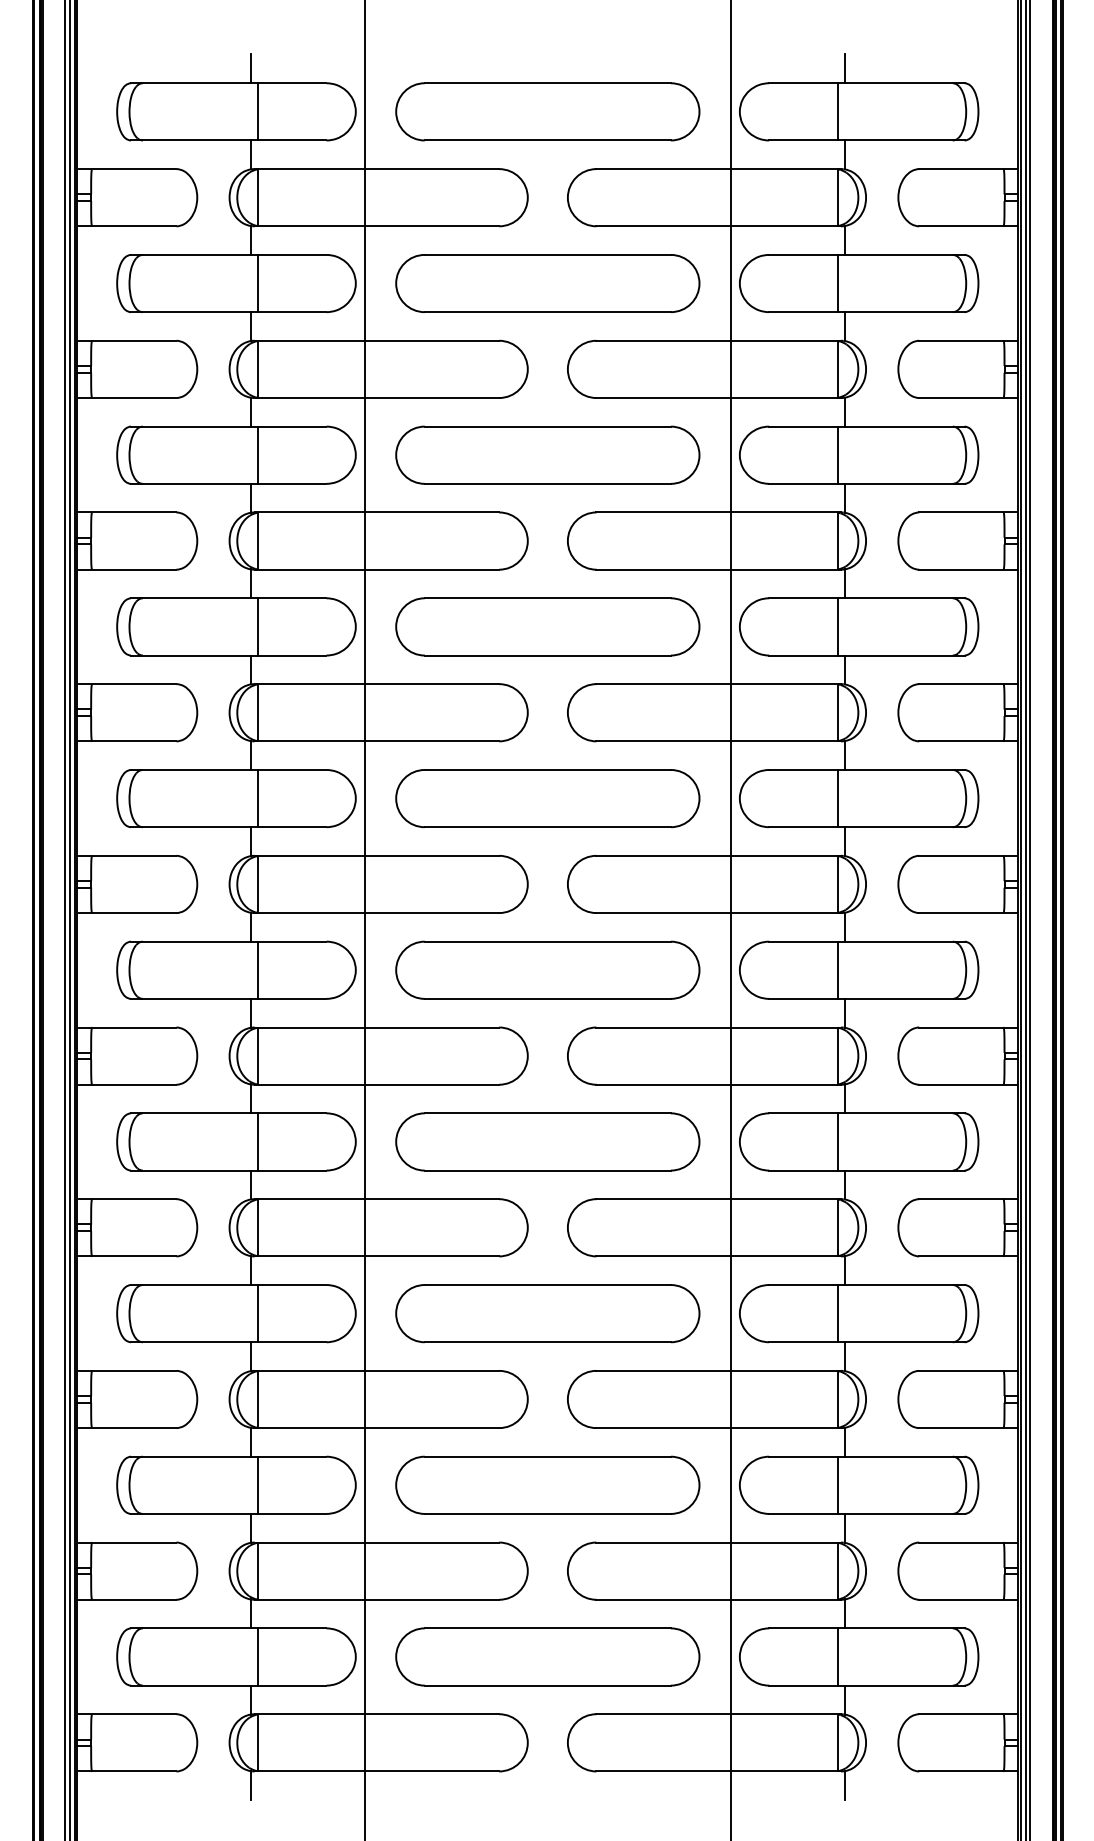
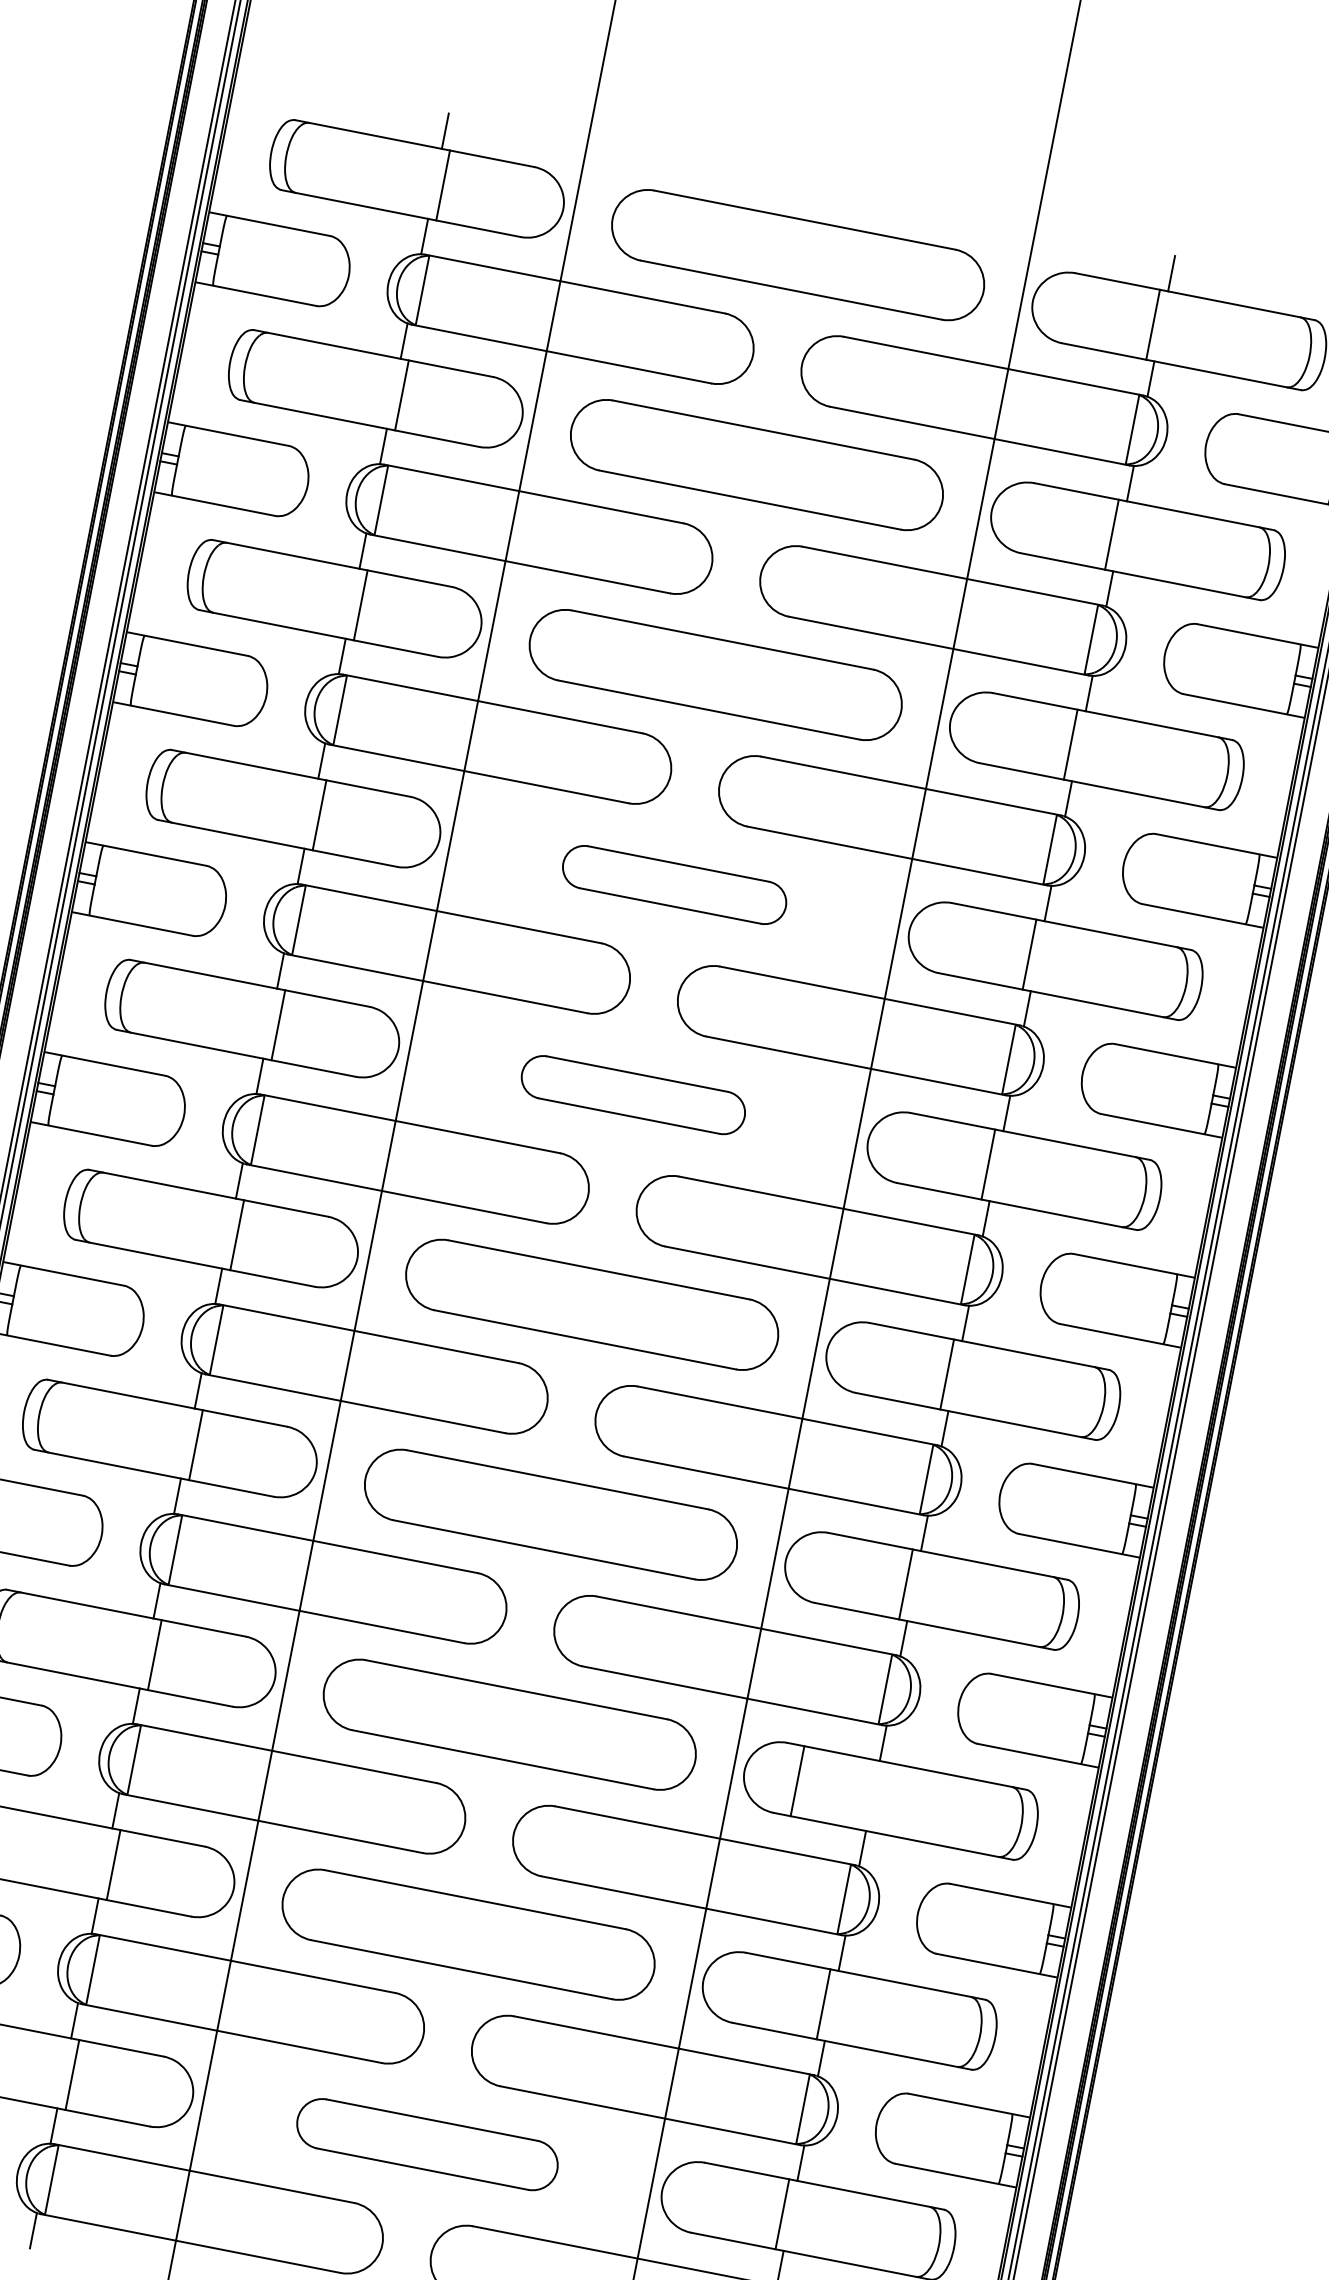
part: (547, 626) -> (674, 884), size x0.6
part: (547, 798) -> (632, 1094), size x0.6
line: (838, 1313) -> (798, 1781), moved
part: (547, 1656) -> (427, 2143), size x0.7

